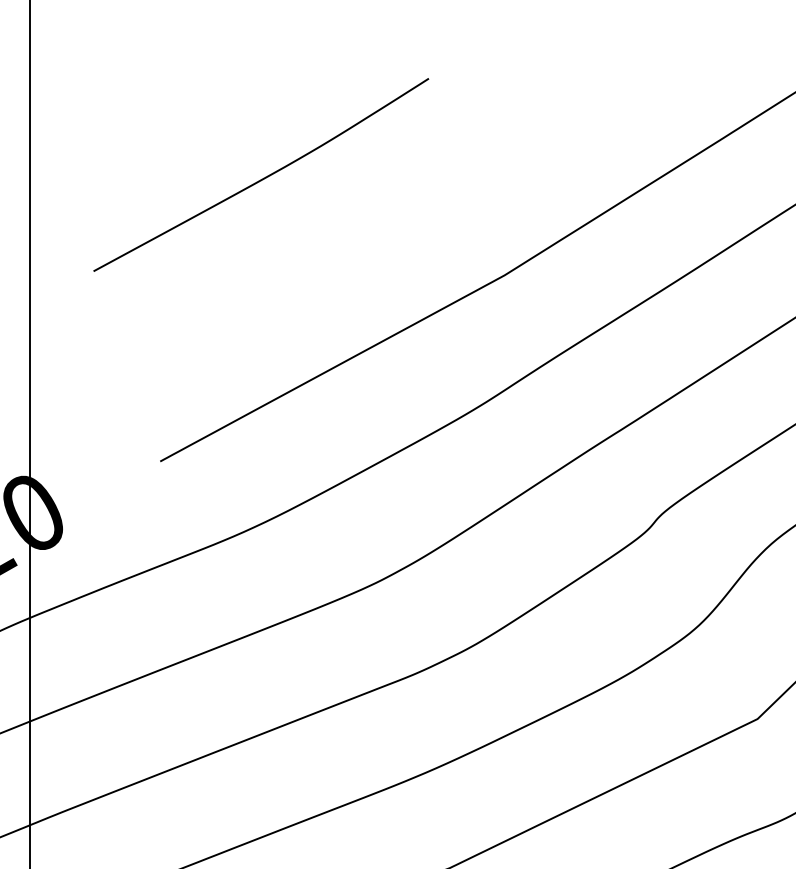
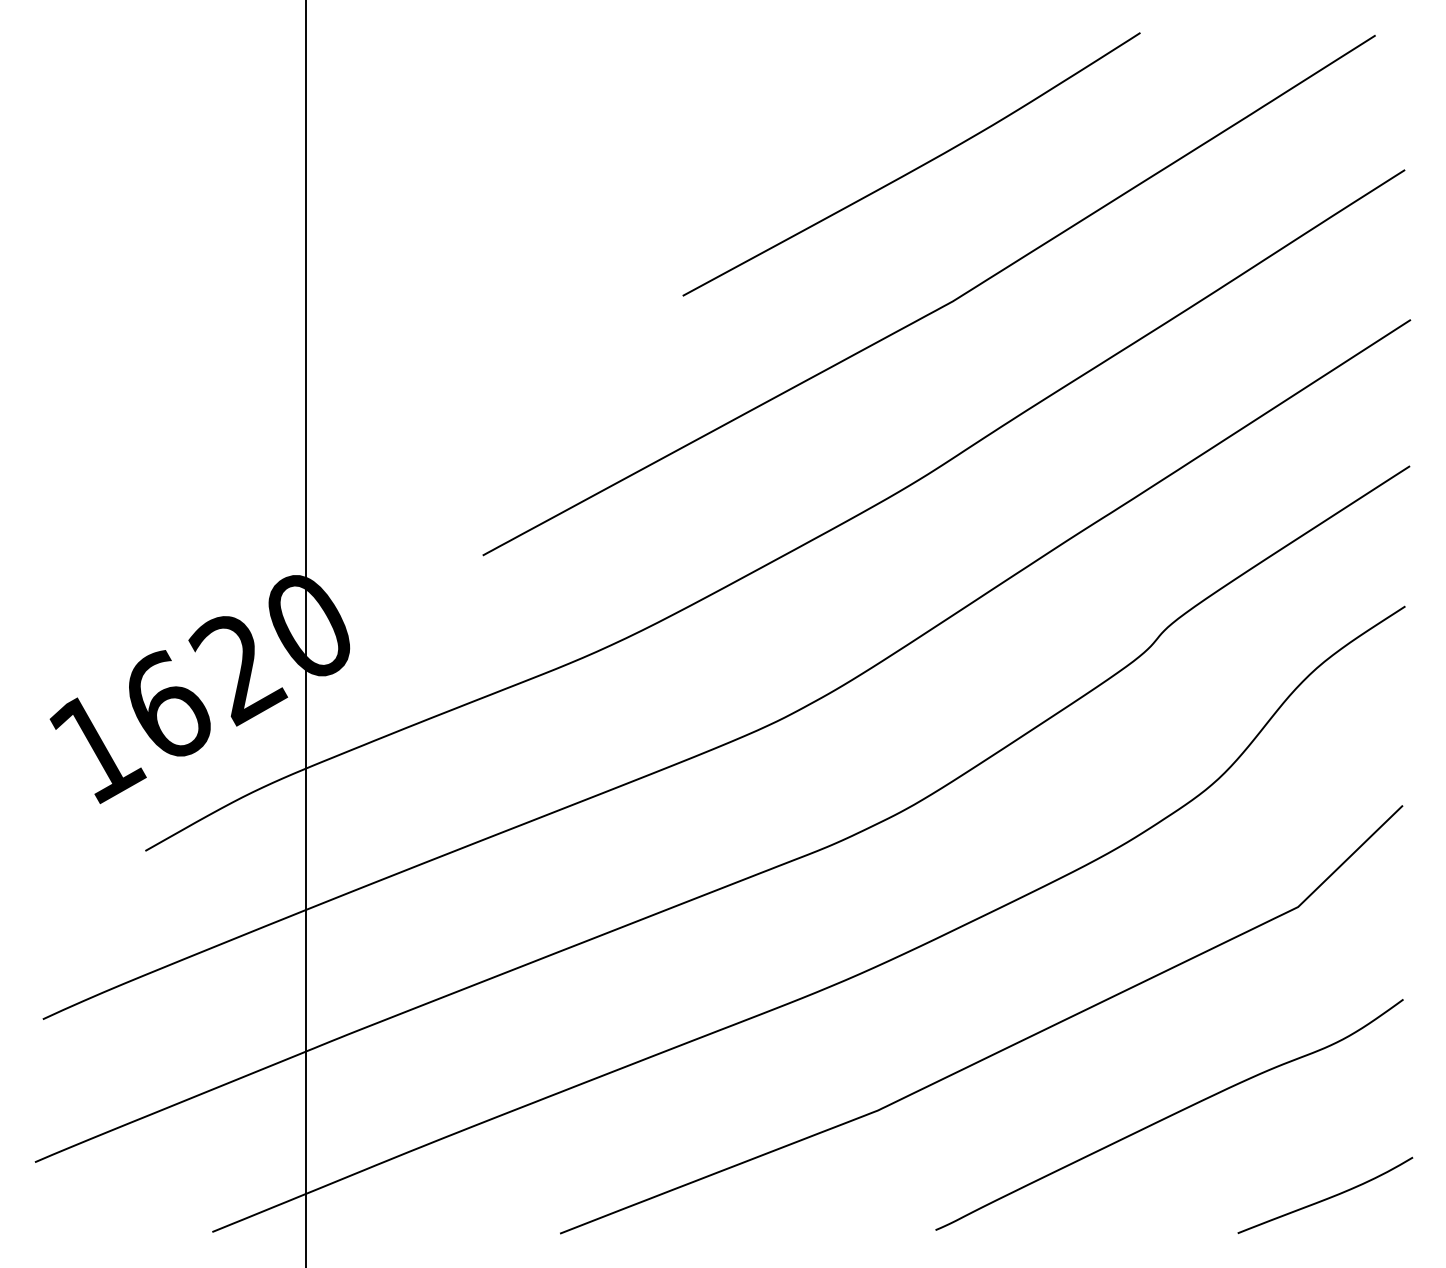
curve: (263, 177) -> (914, 168), moved

